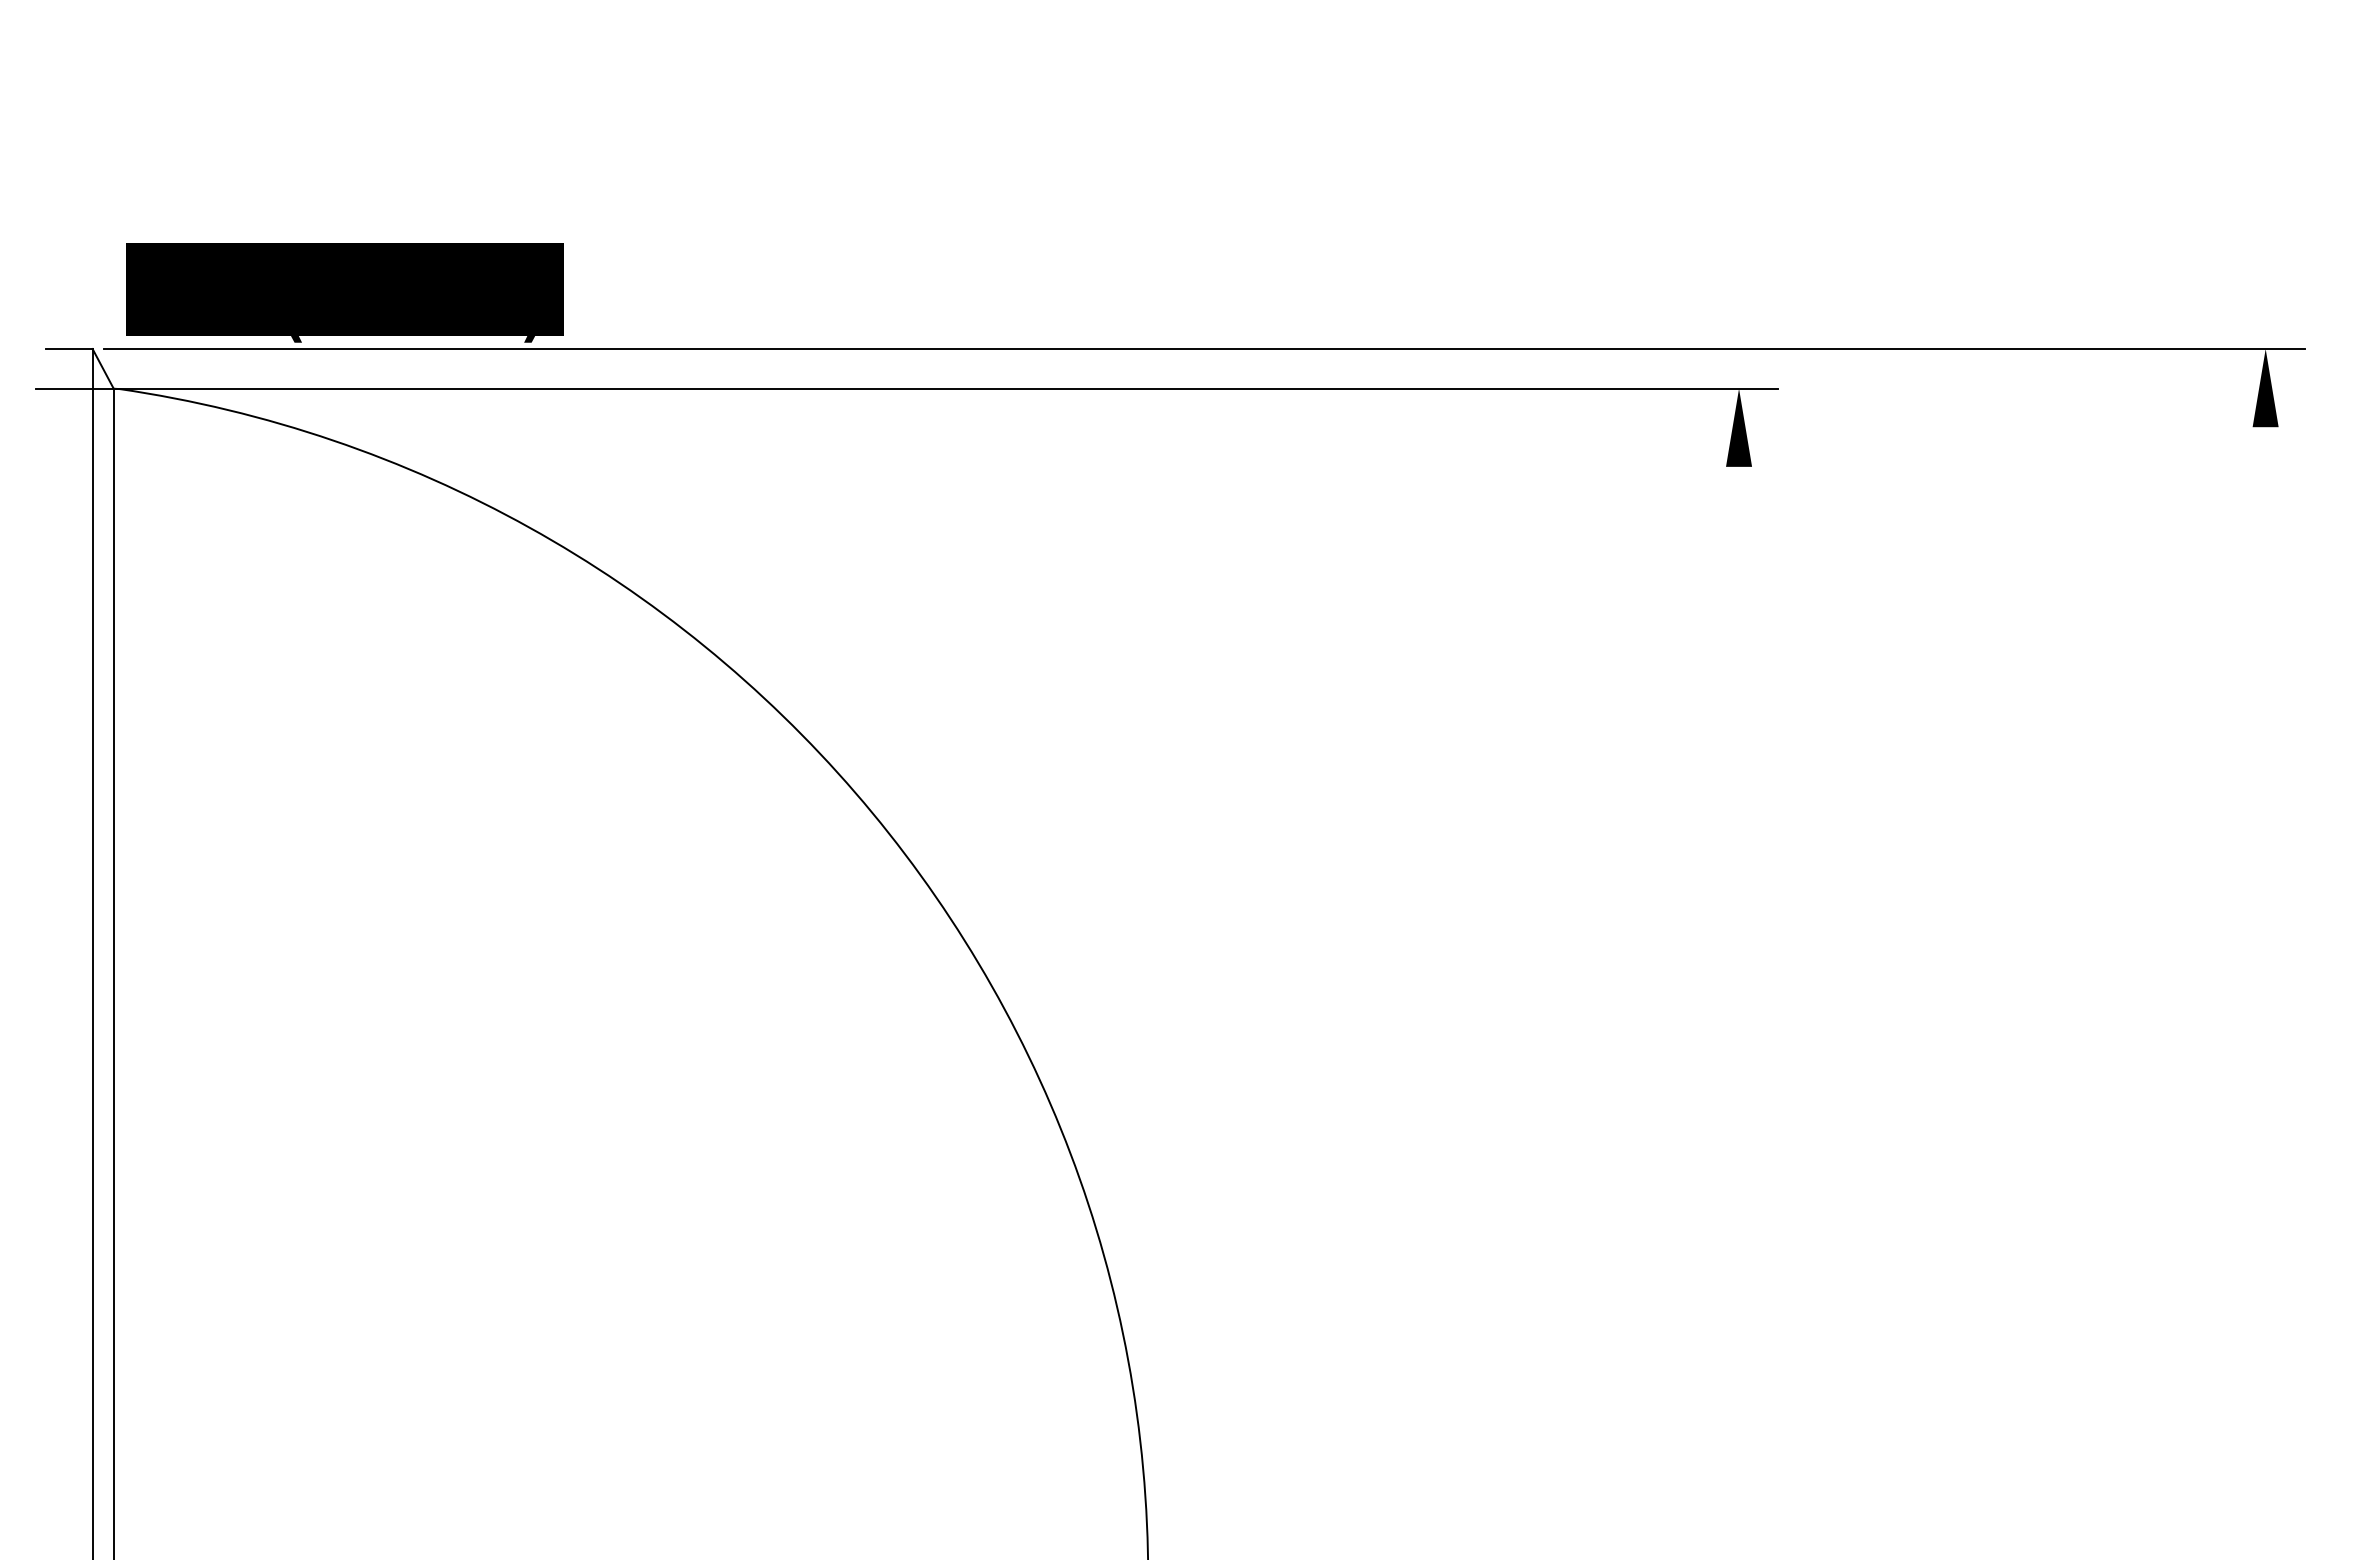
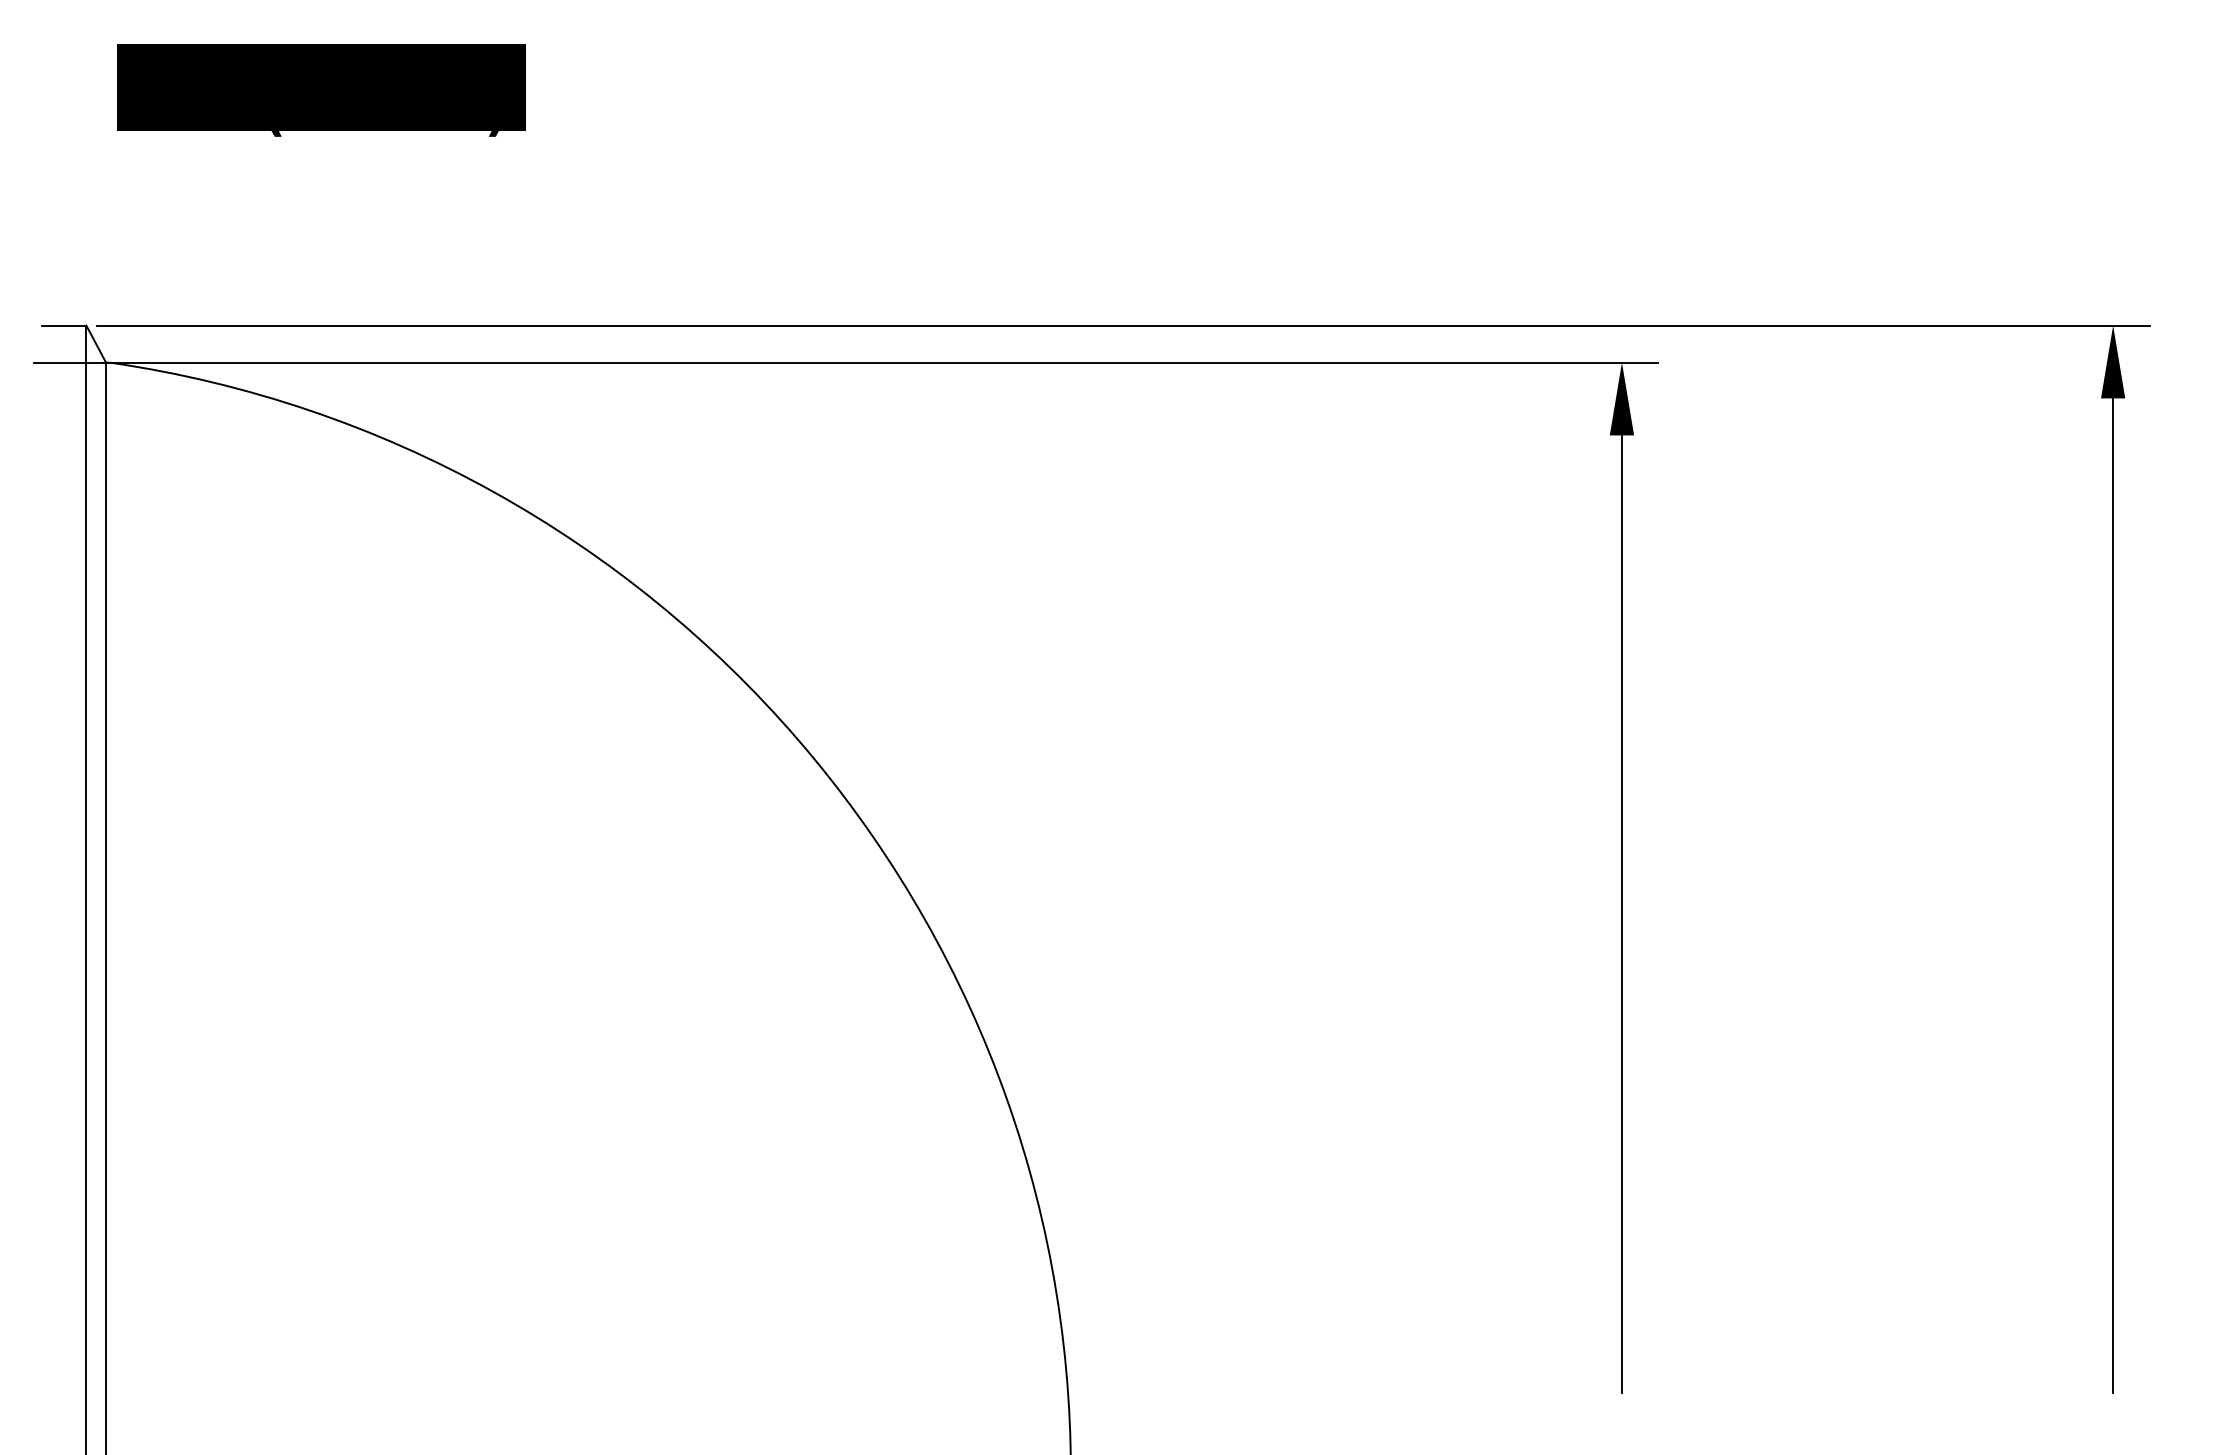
text: (344, 292) -> (321, 89), moved
line: (2265, 960) -> (2112, 895), added
line: (1739, 979) -> (1622, 913), added

